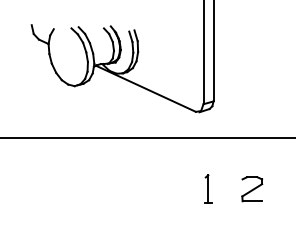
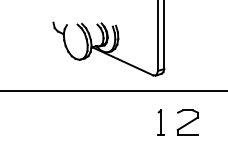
part: (207, 189) -> (160, 122), size x1.43
part: (251, 189) -> (187, 122), size x1.67

